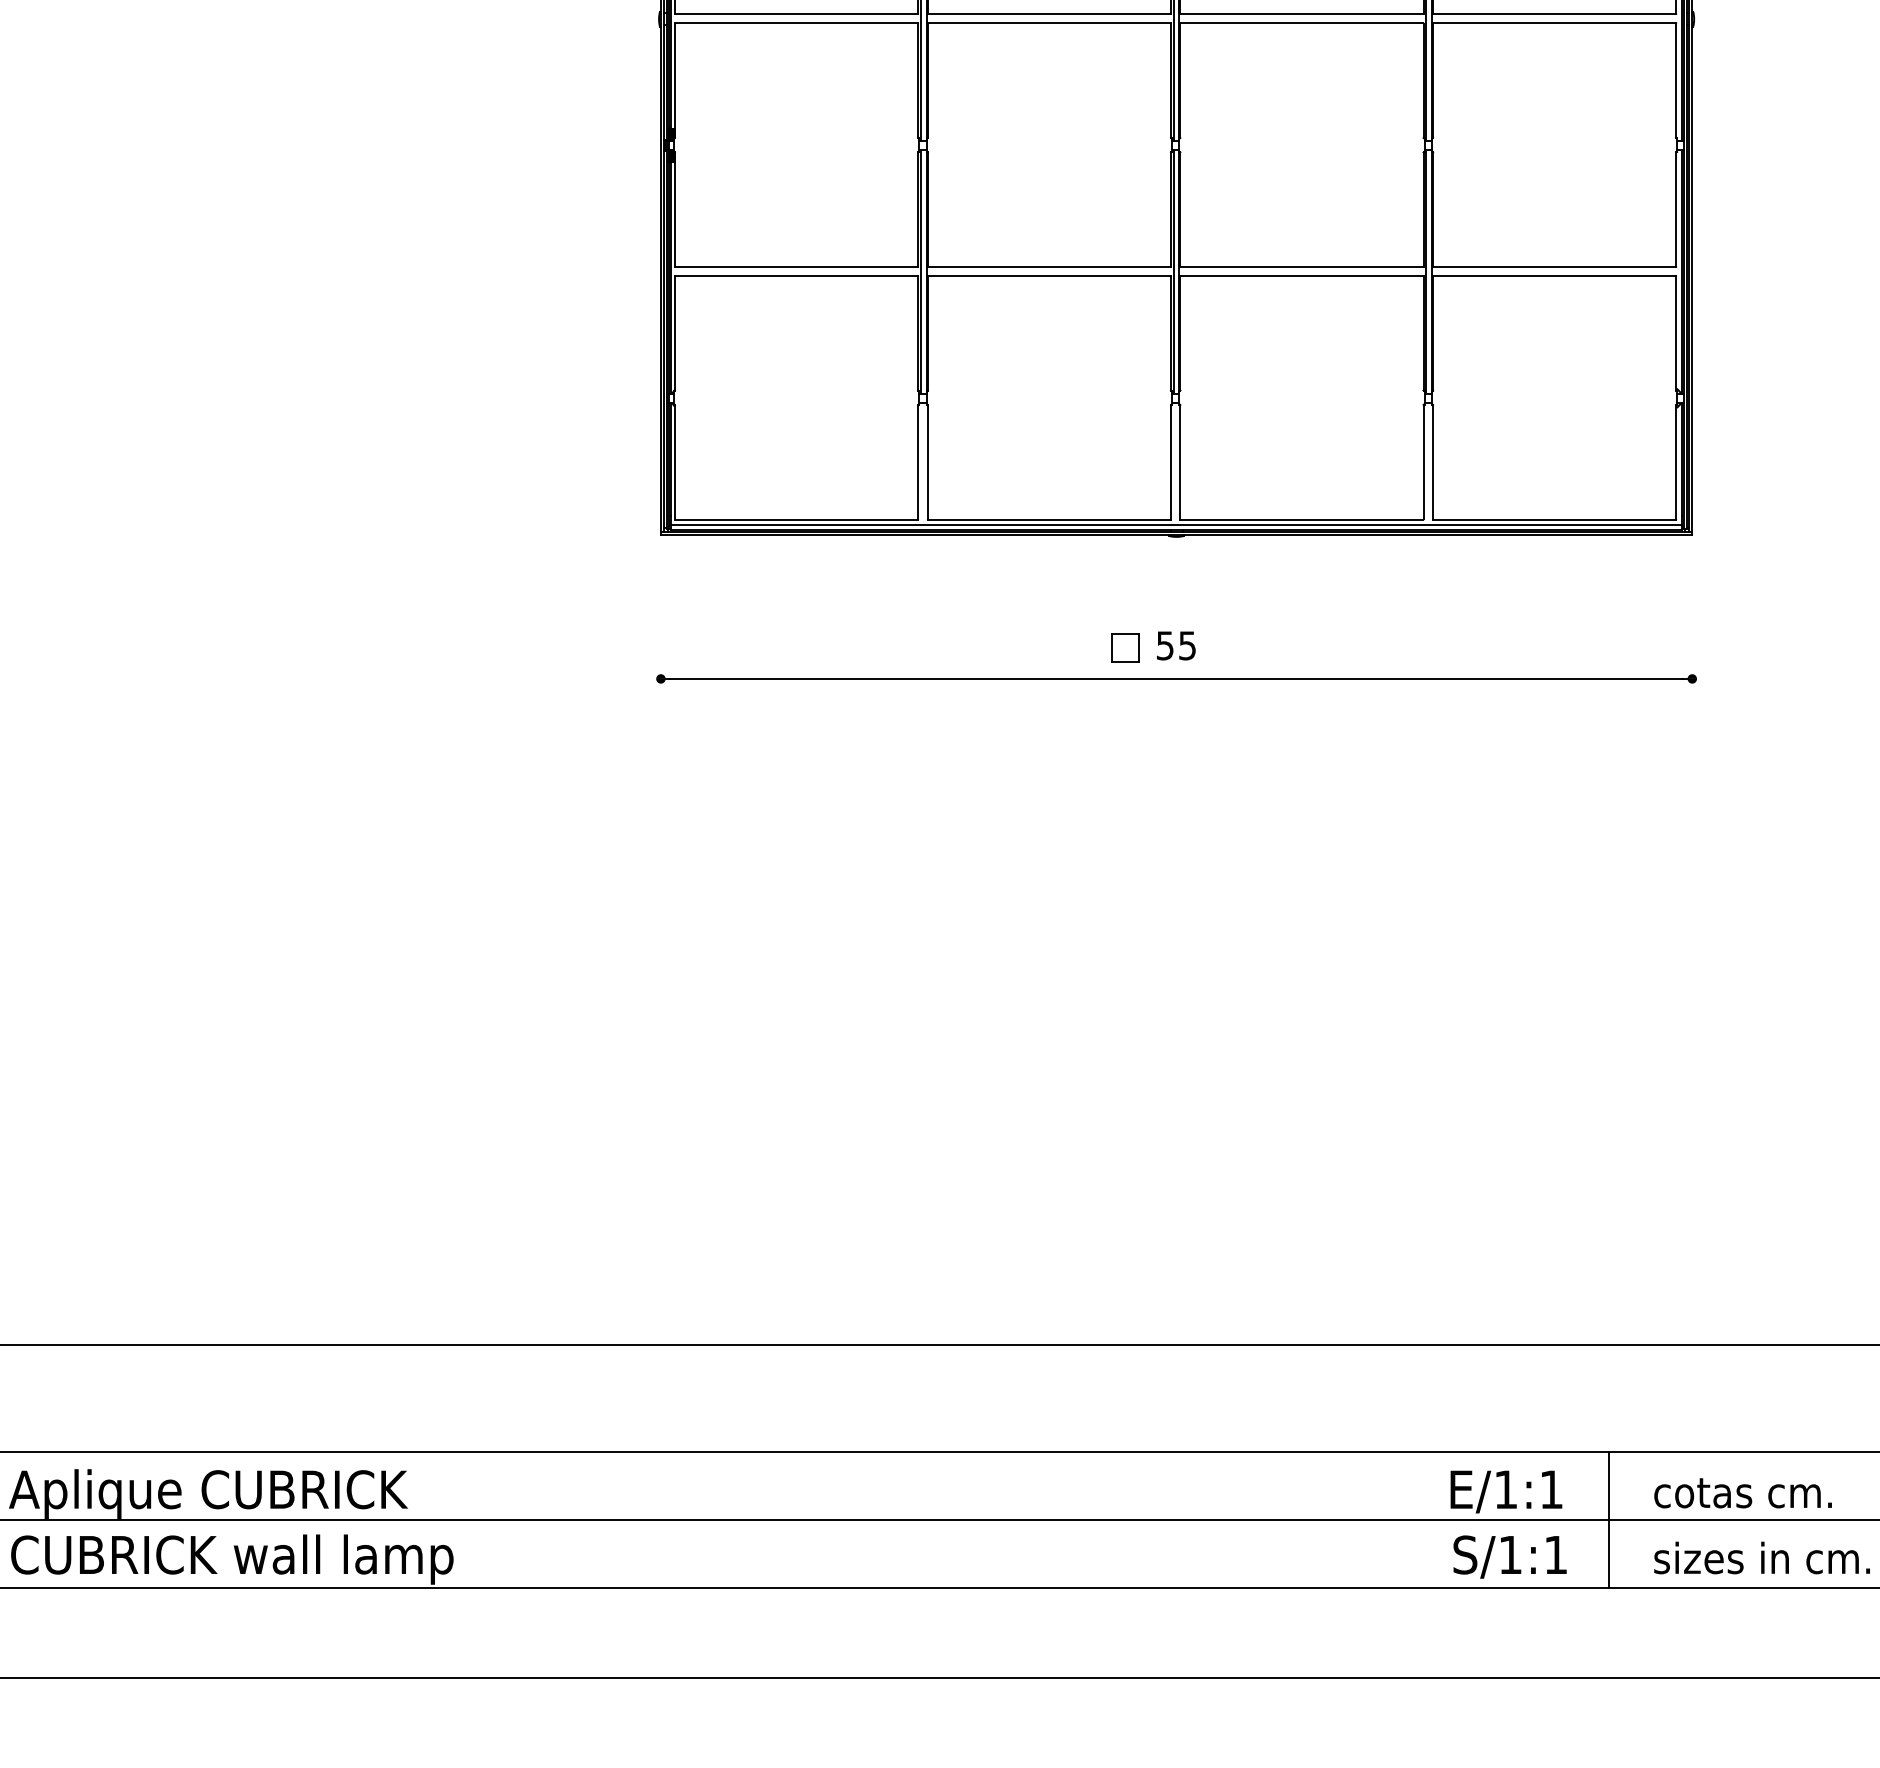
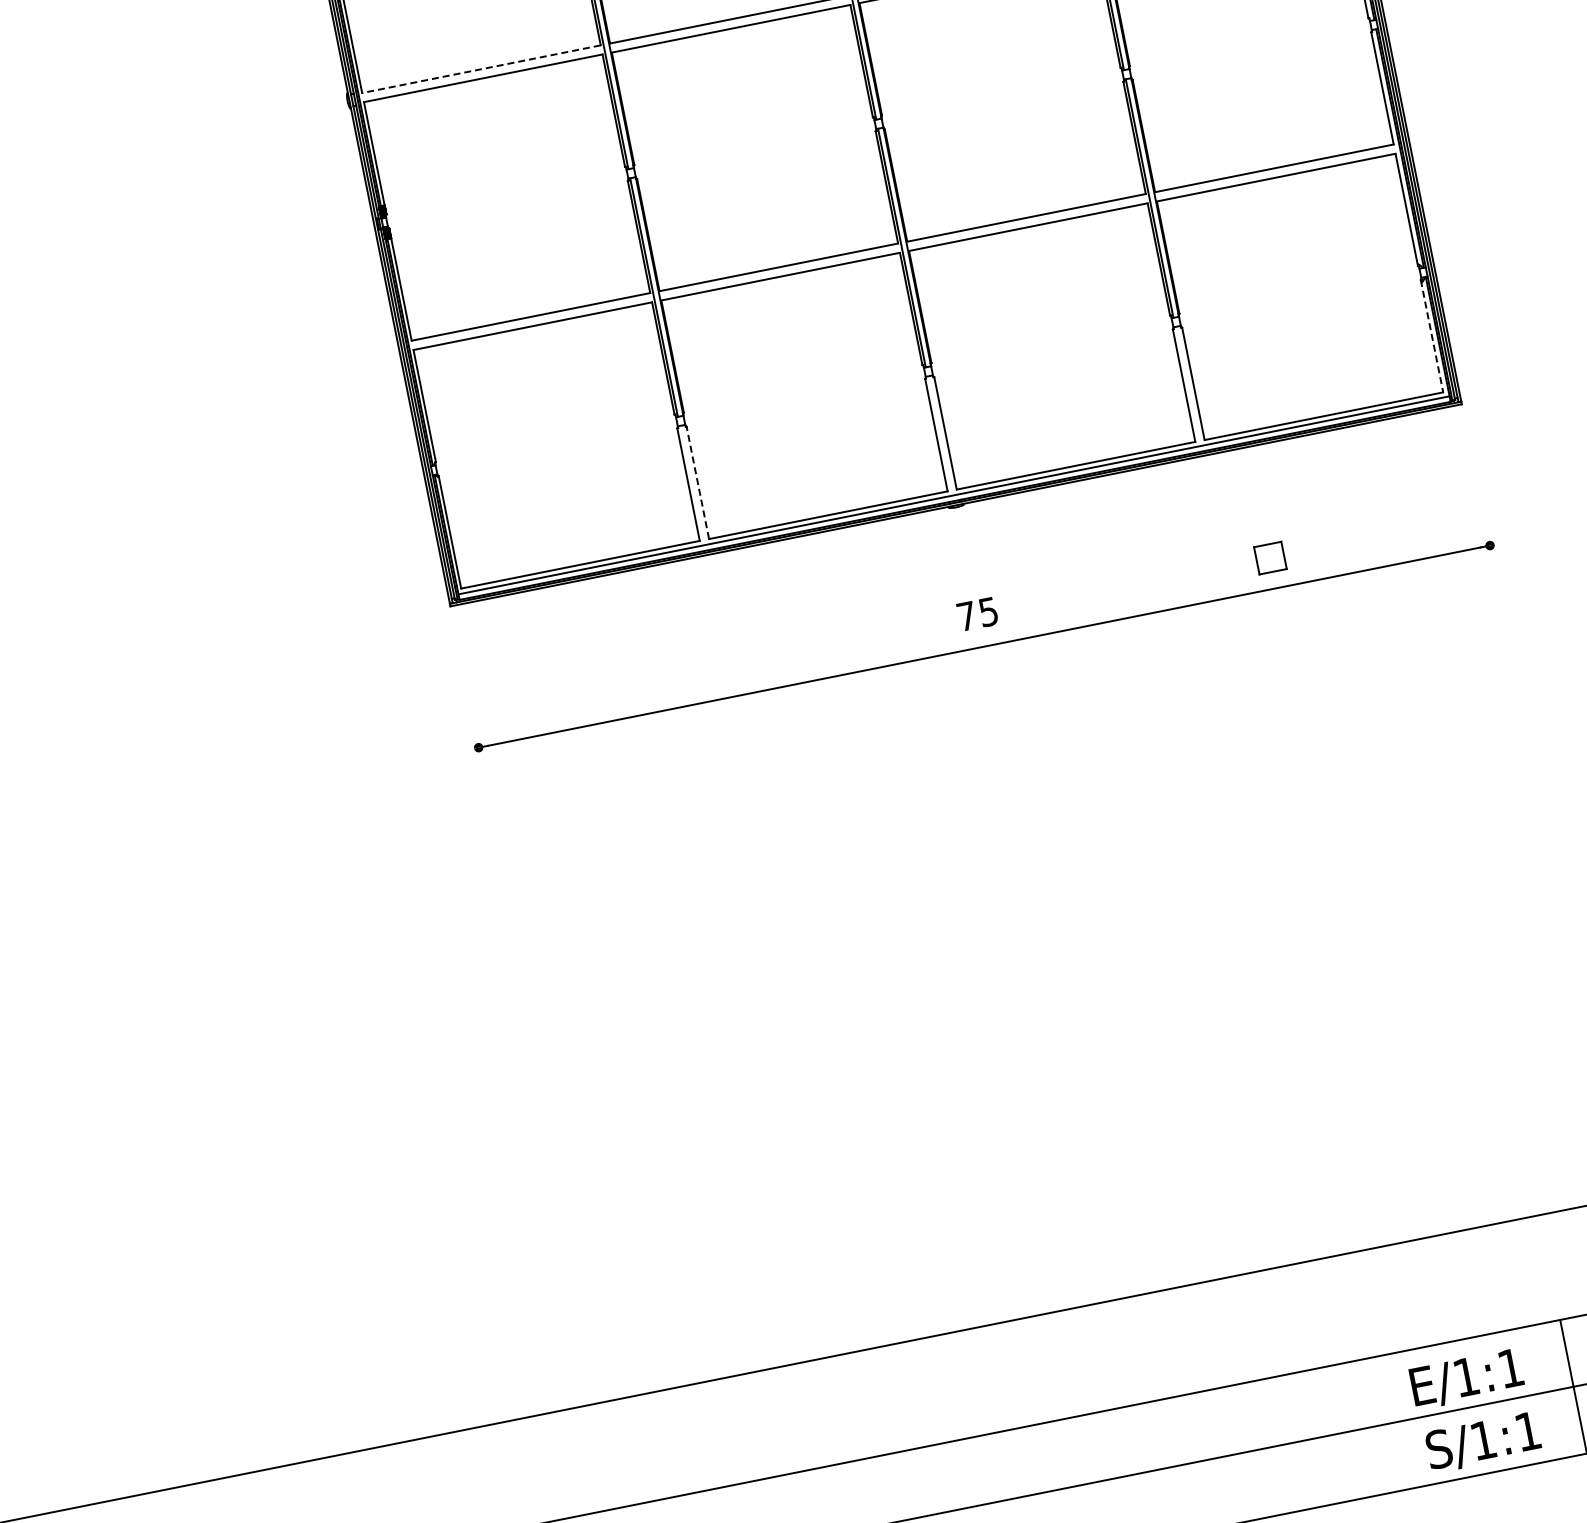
line: (796, 14) -> (481, 69), solid -> dashed
line: (927, 461) -> (697, 482), solid -> dashed
line: (1676, 462) -> (1432, 336), solid -> dashed
text: (1165, 645) -> (966, 616), 55 -> 75
part: (1125, 647) -> (1270, 557), moved

